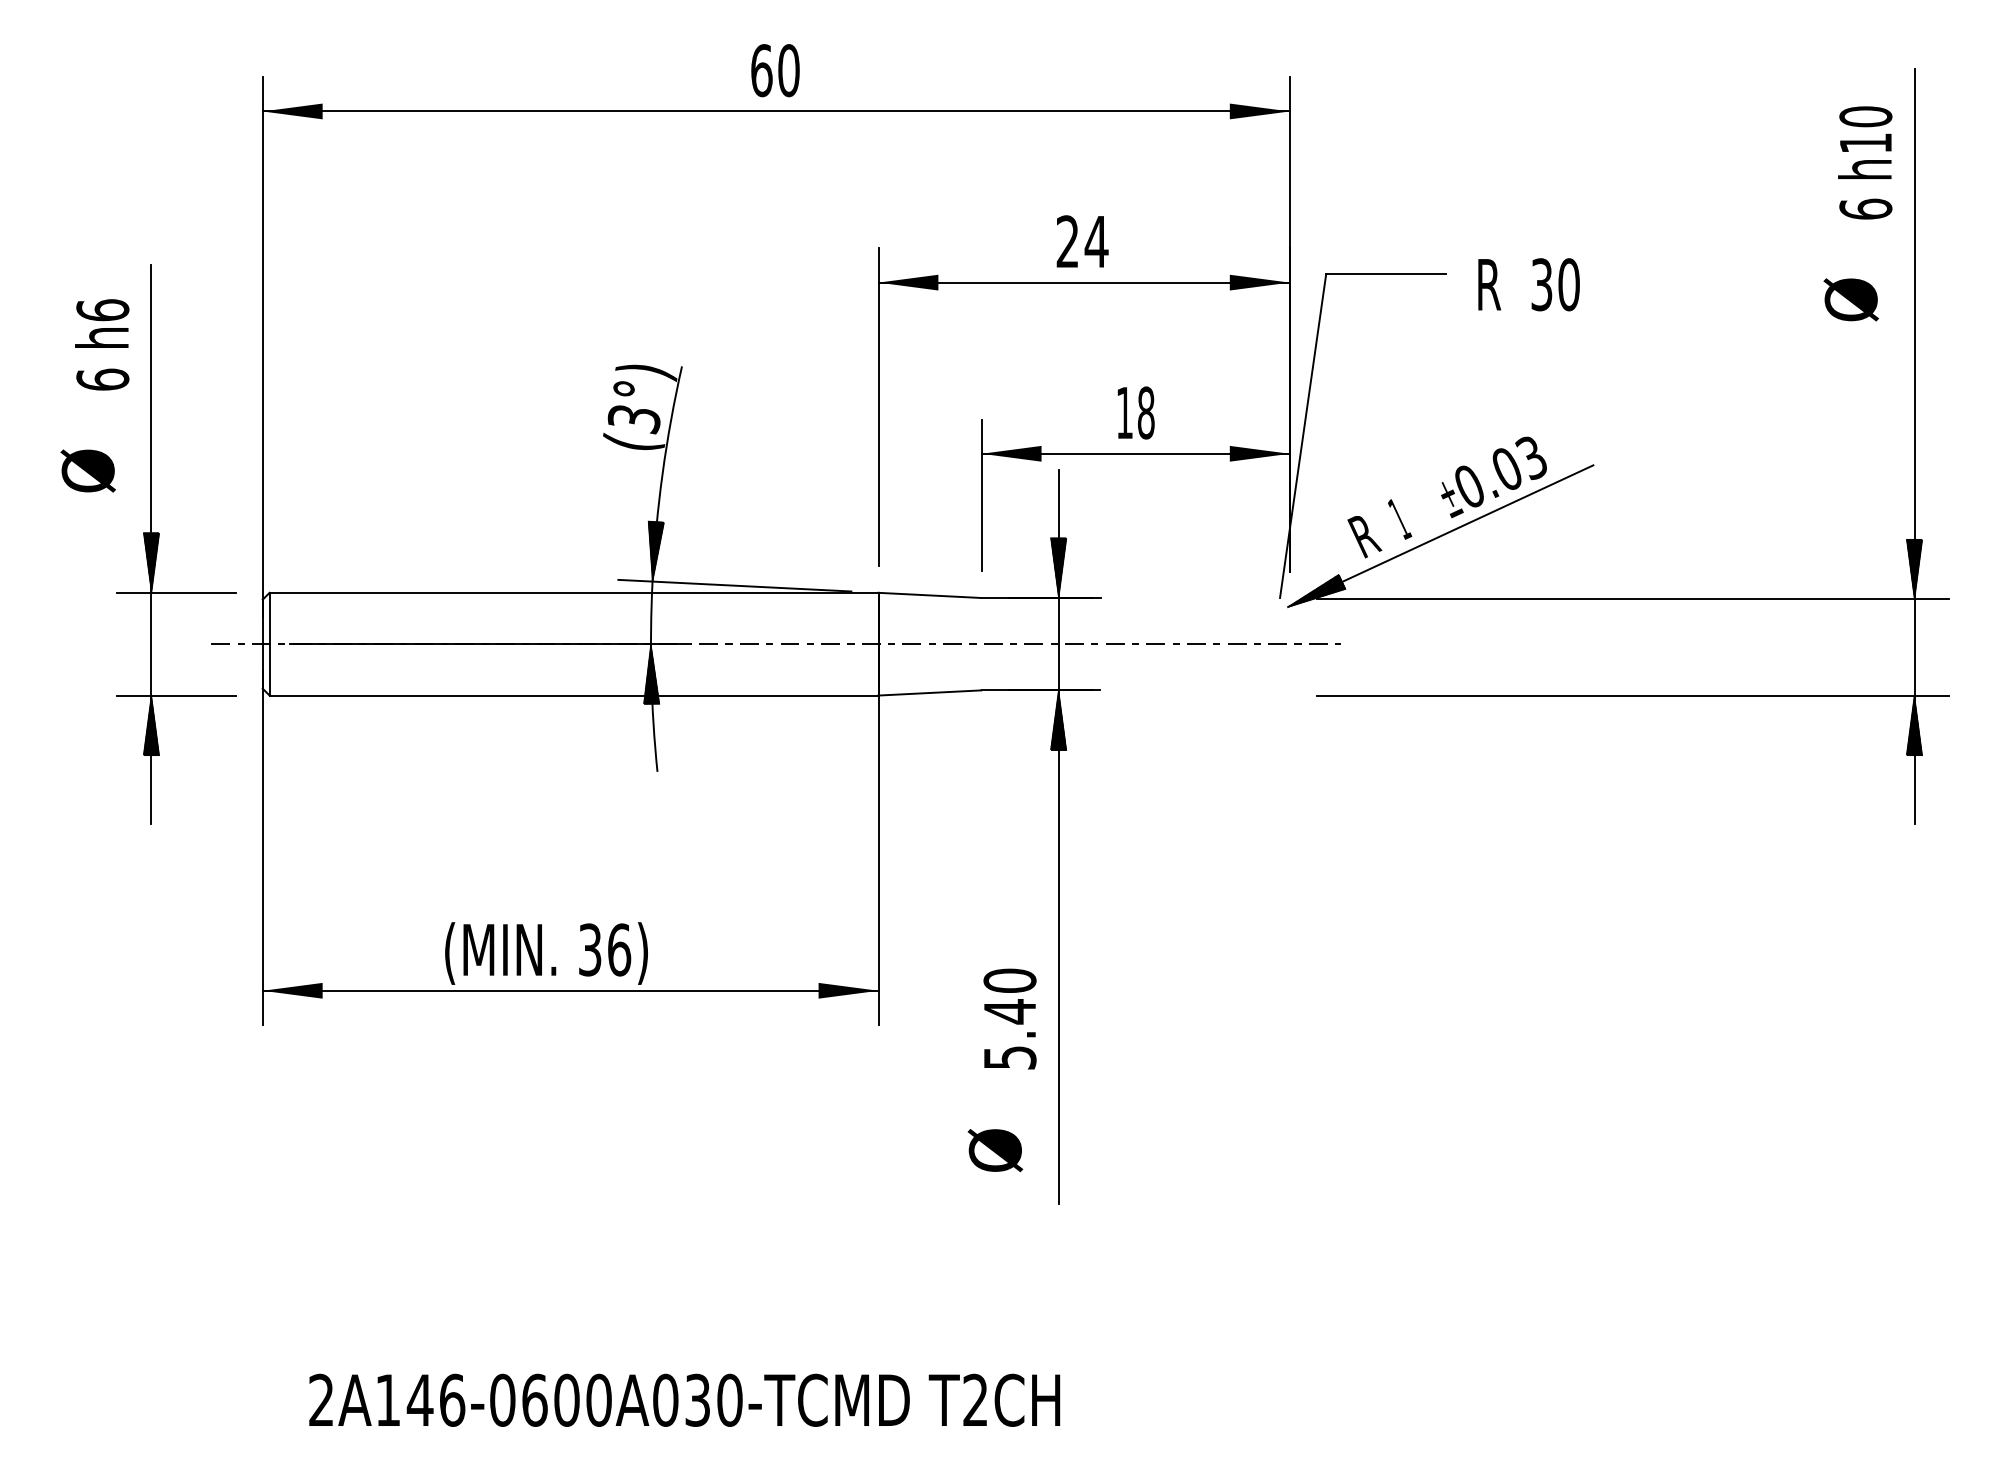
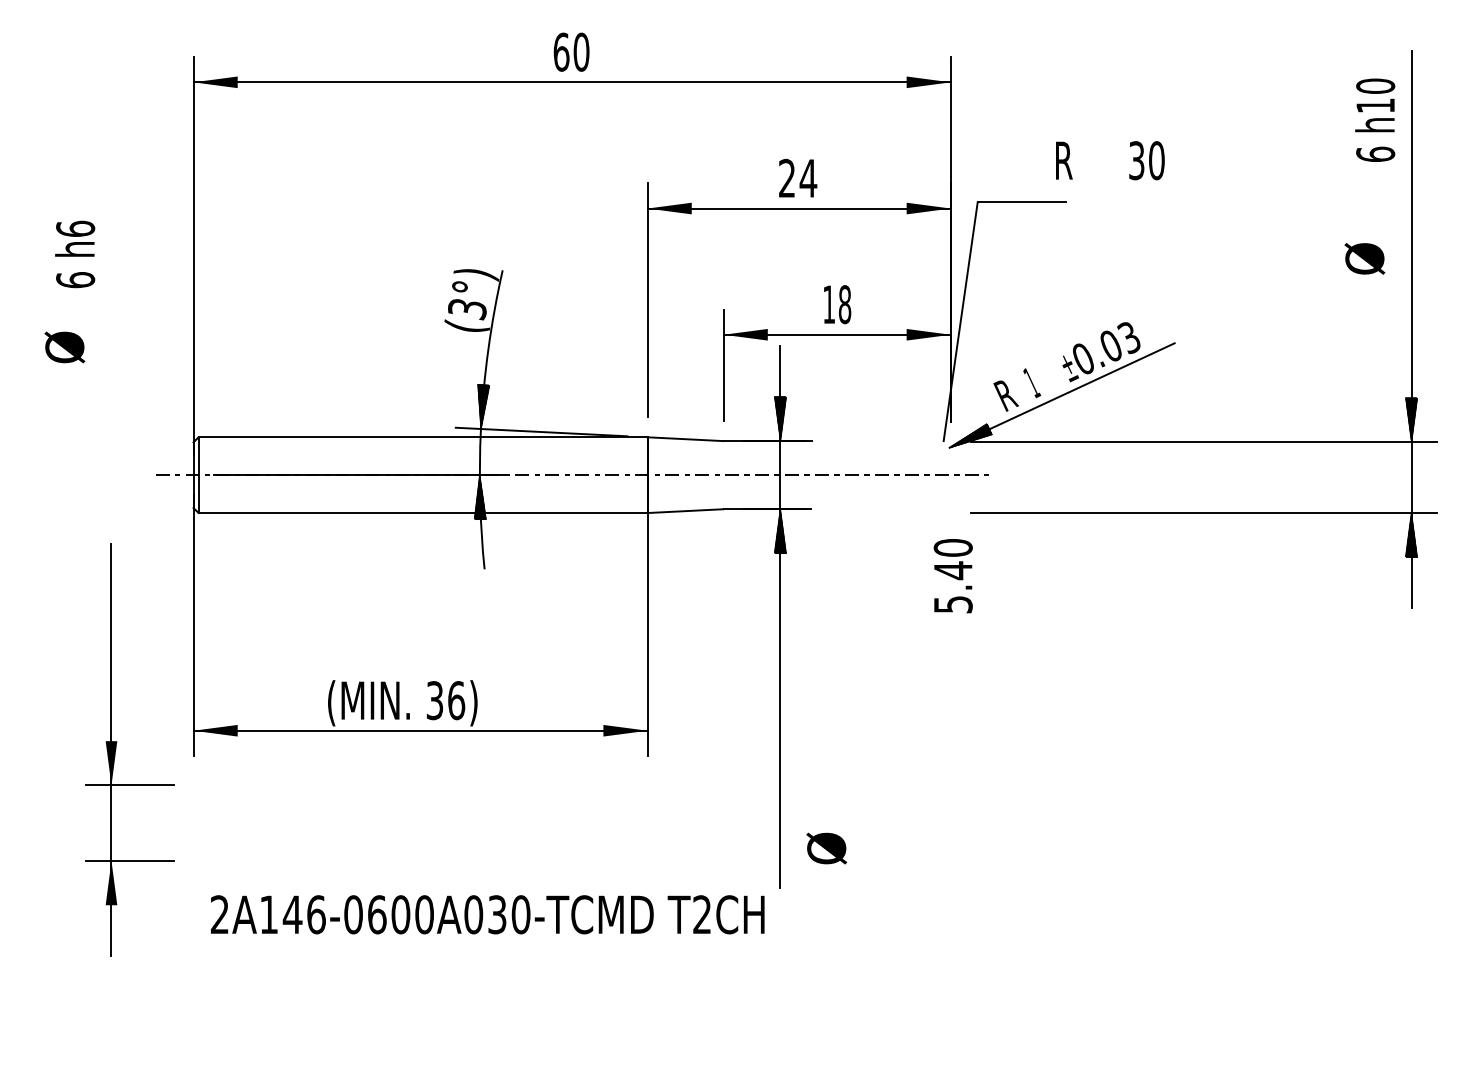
text: (1489, 284) -> (1064, 160), moved
text: (1555, 284) -> (1146, 160), moved
text: (1850, 299) -> (1364, 258), moved
part: (159, 539) -> (117, 746), moved
text: (1009, 1018) -> (952, 575), moved
text: (995, 1150) -> (826, 848), moved
text: (684, 1399) -> (487, 914), moved

